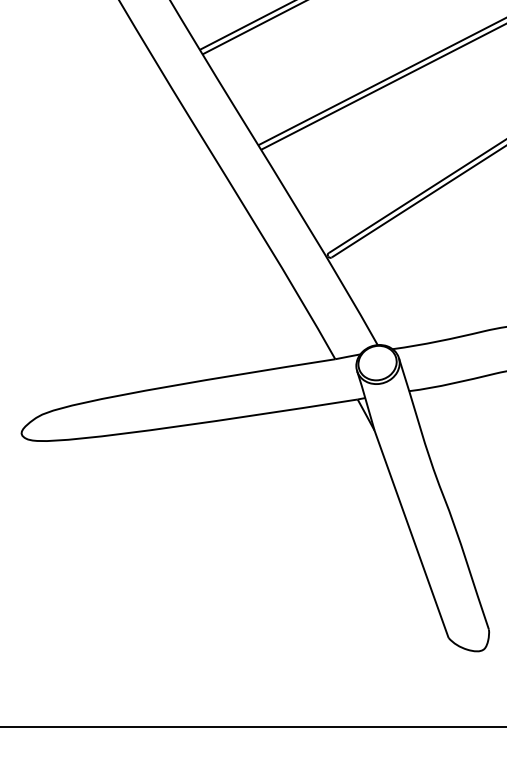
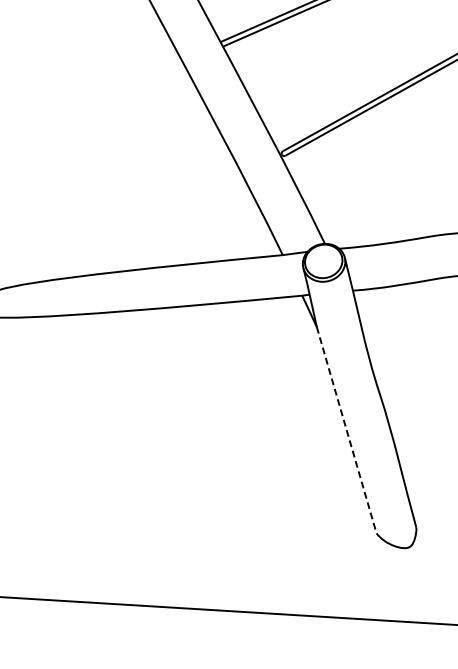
line: (411, 534) -> (346, 430), solid -> dashed

